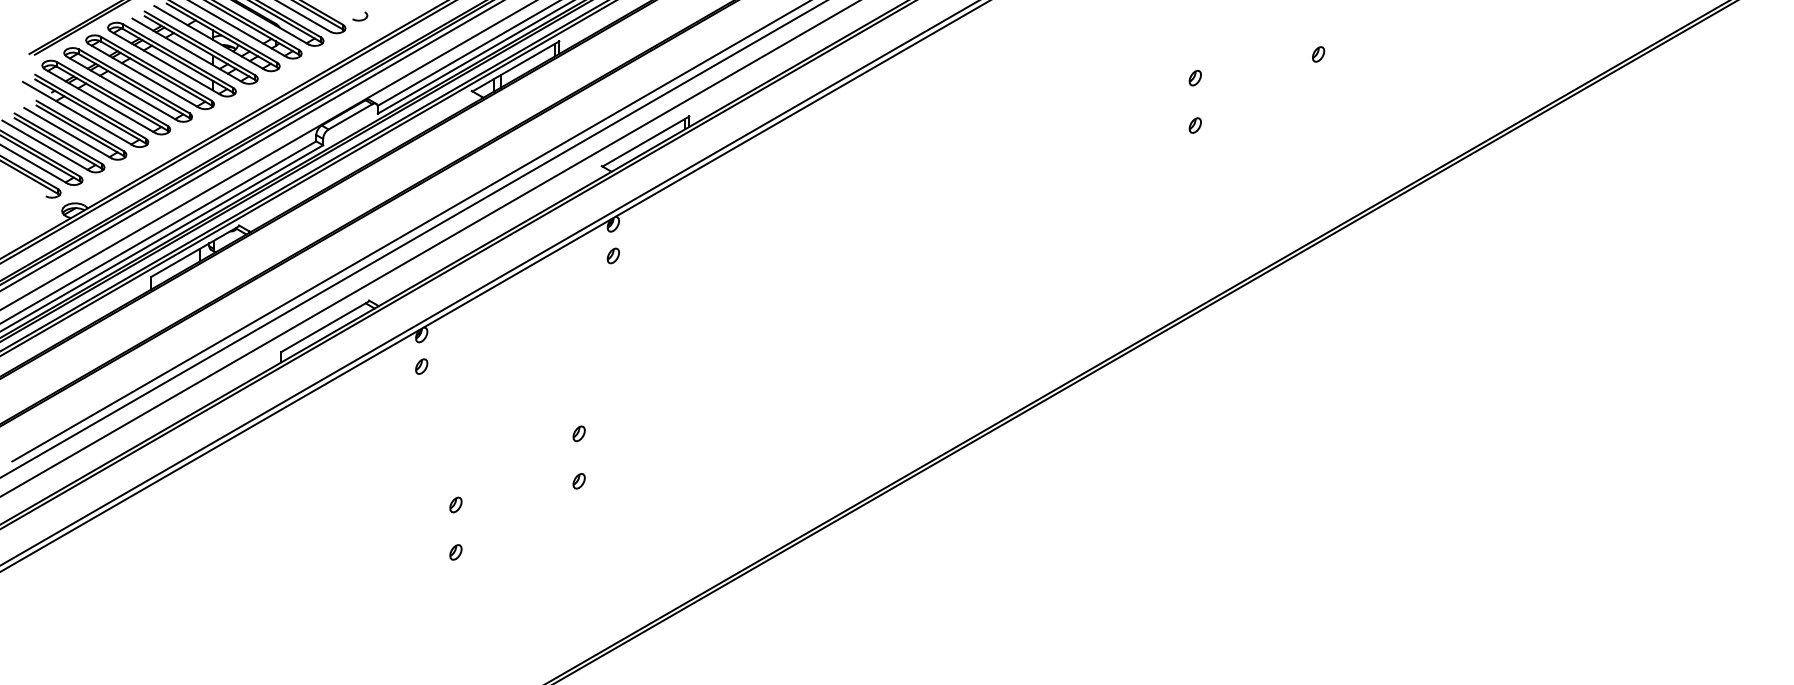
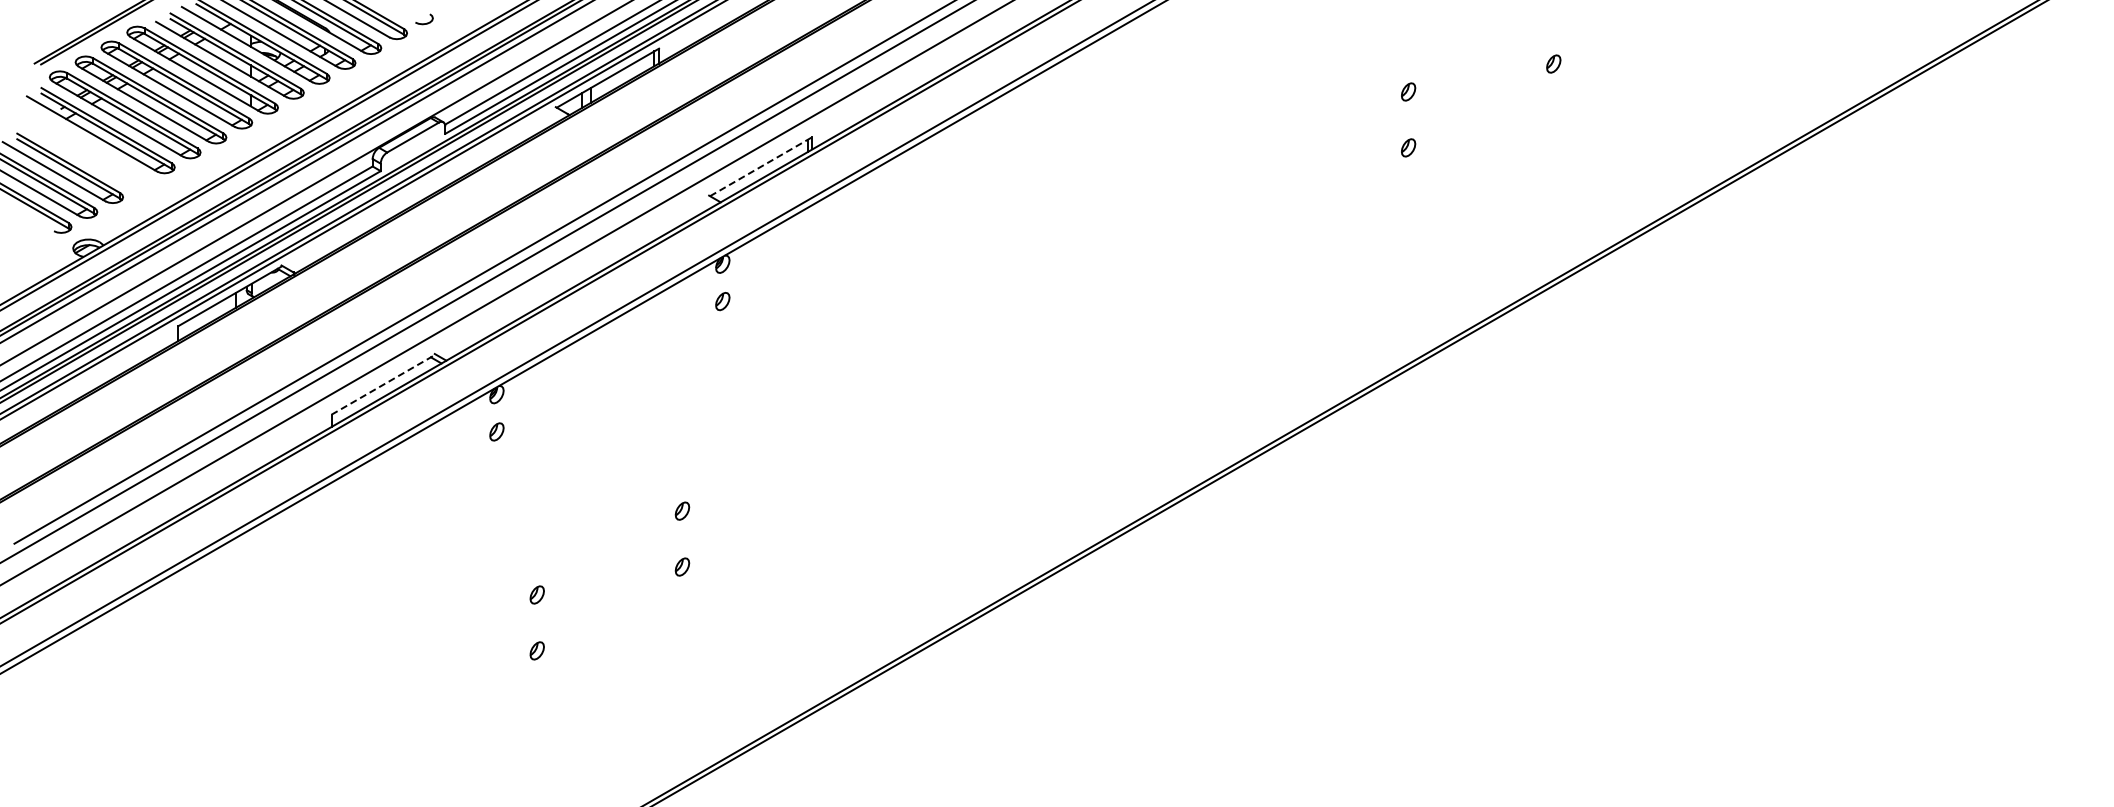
part: (75, 130) -> (88, 153), removed
line: (646, 141) -> (761, 166), solid -> dashed
line: (325, 326) -> (383, 384), solid -> dashed

